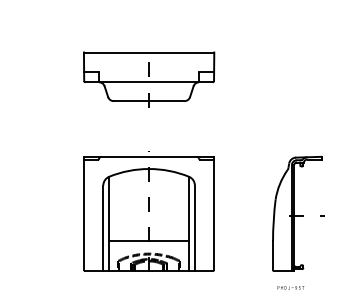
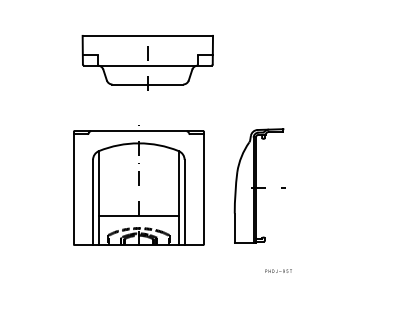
part: (148, 211) -> (138, 185), moved
part: (297, 213) -> (259, 185), moved
text: (290, 287) -> (278, 270), moved

